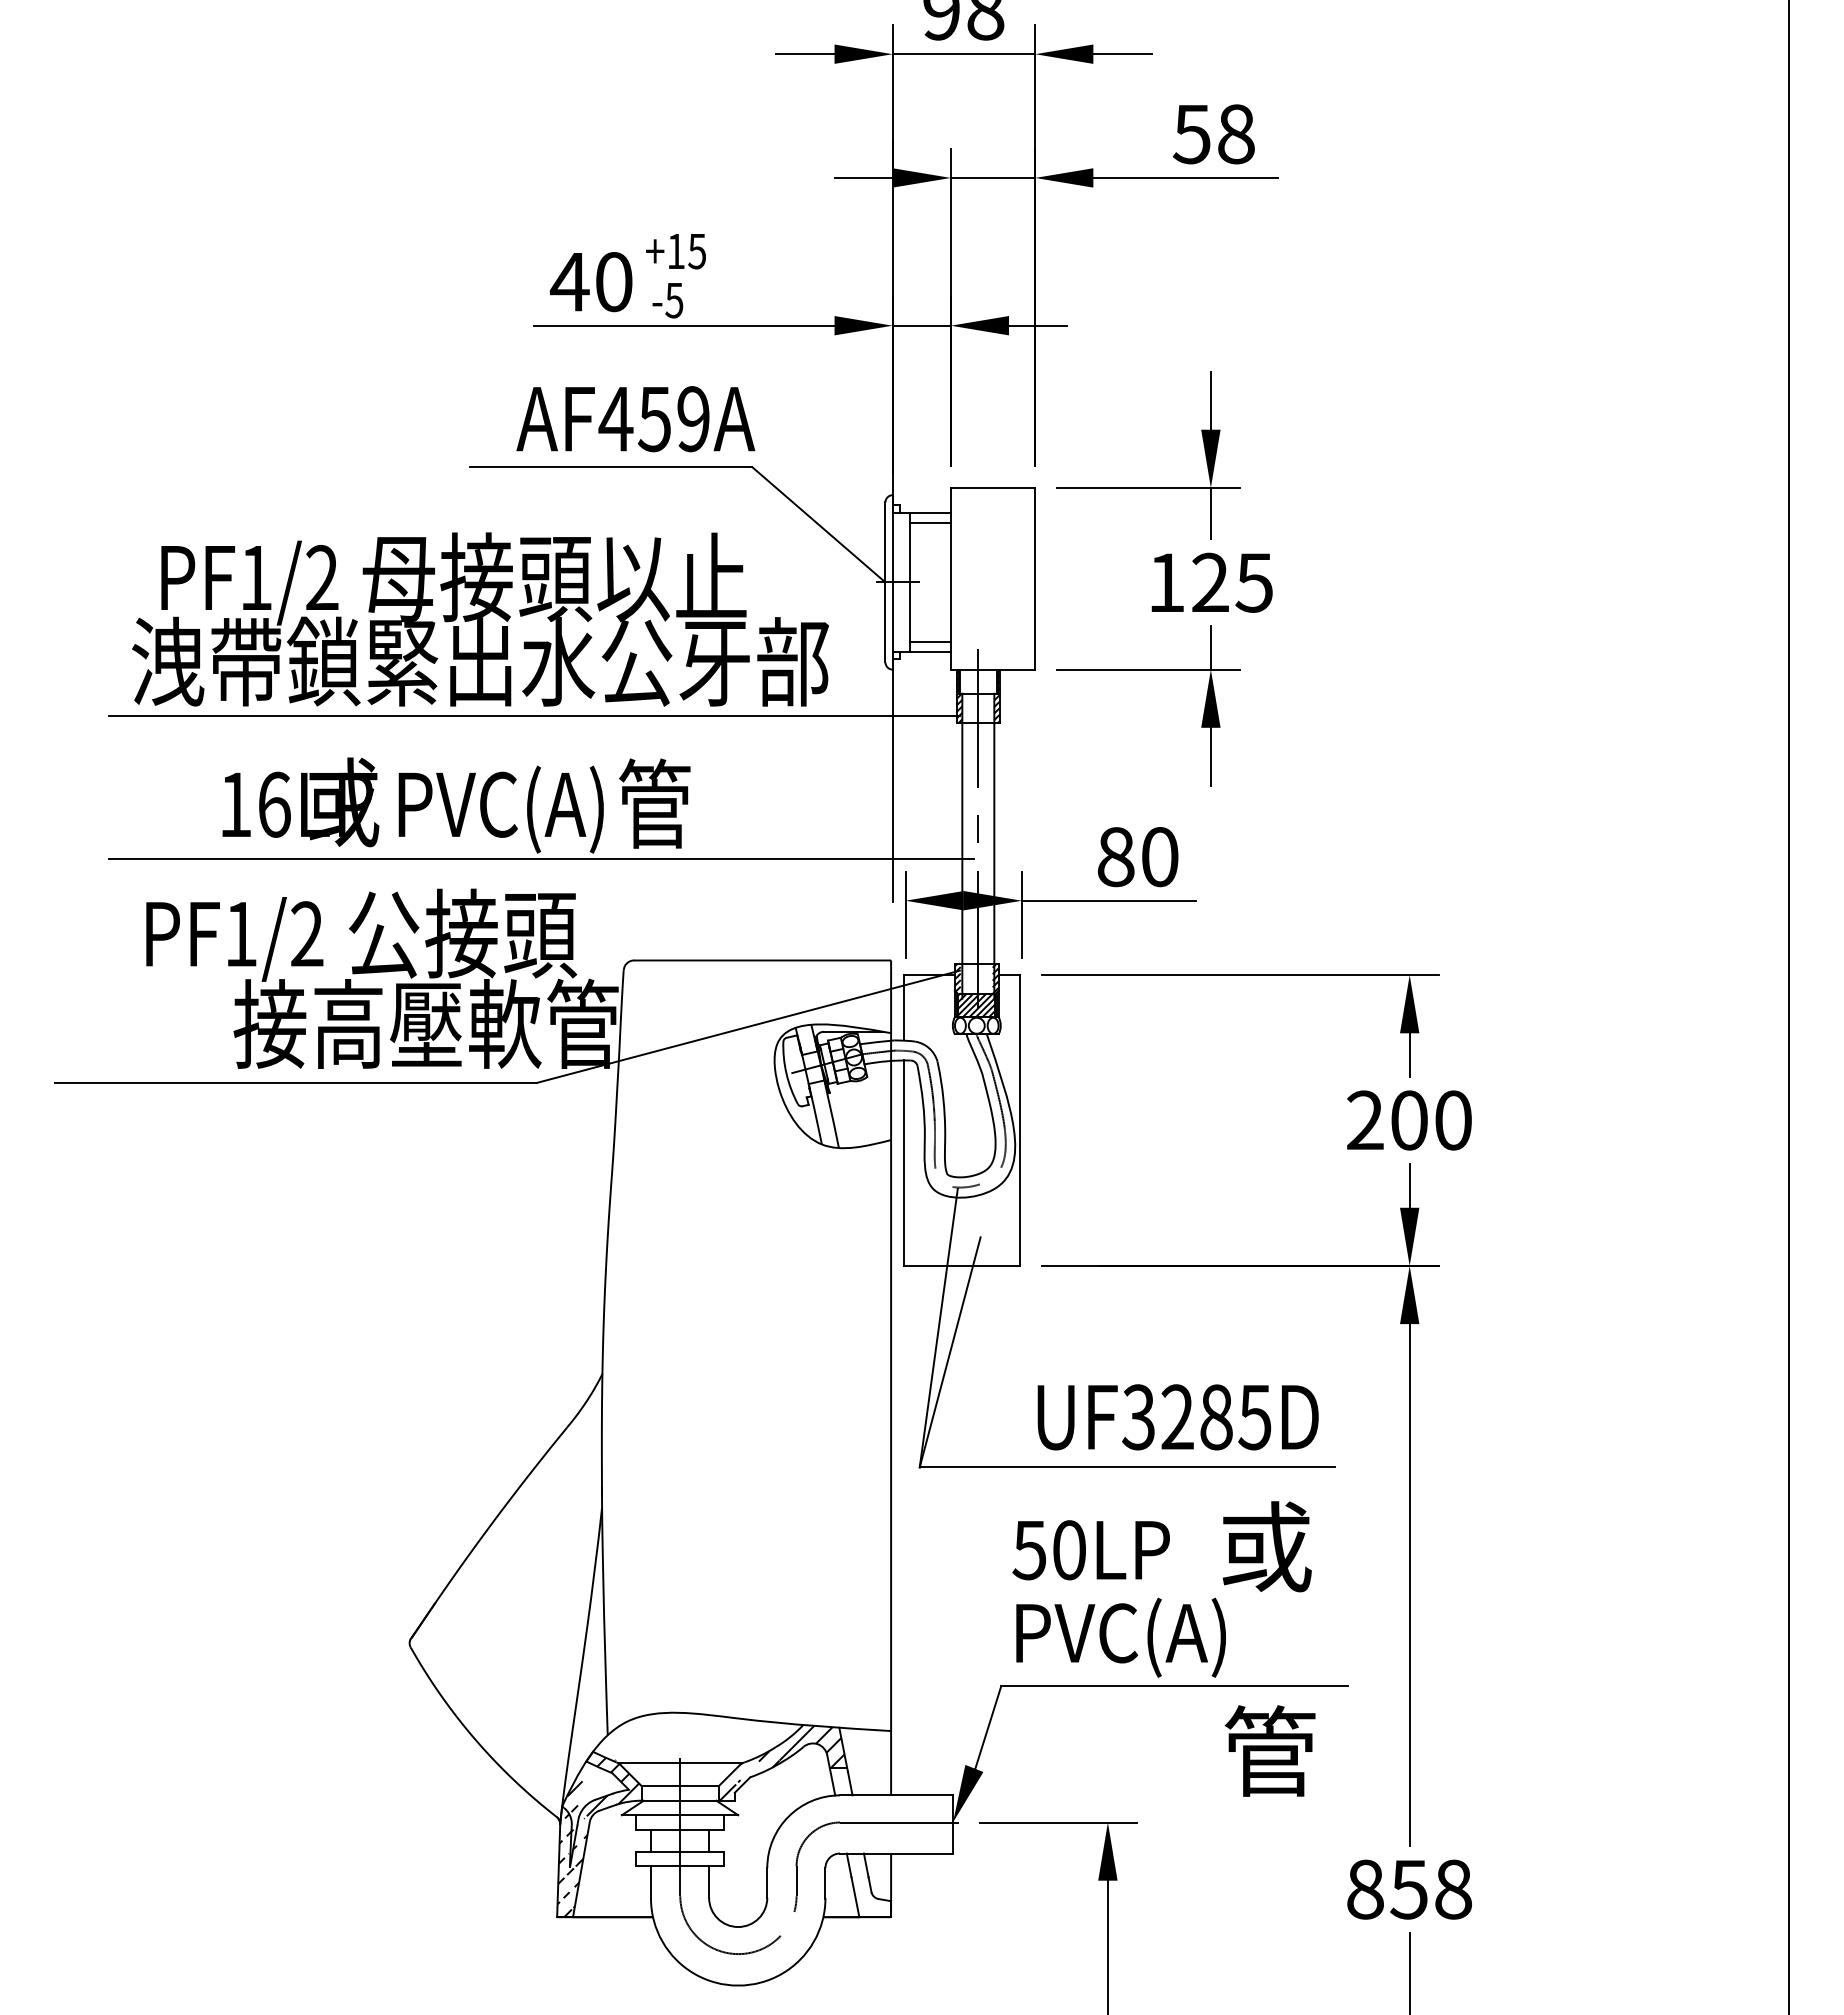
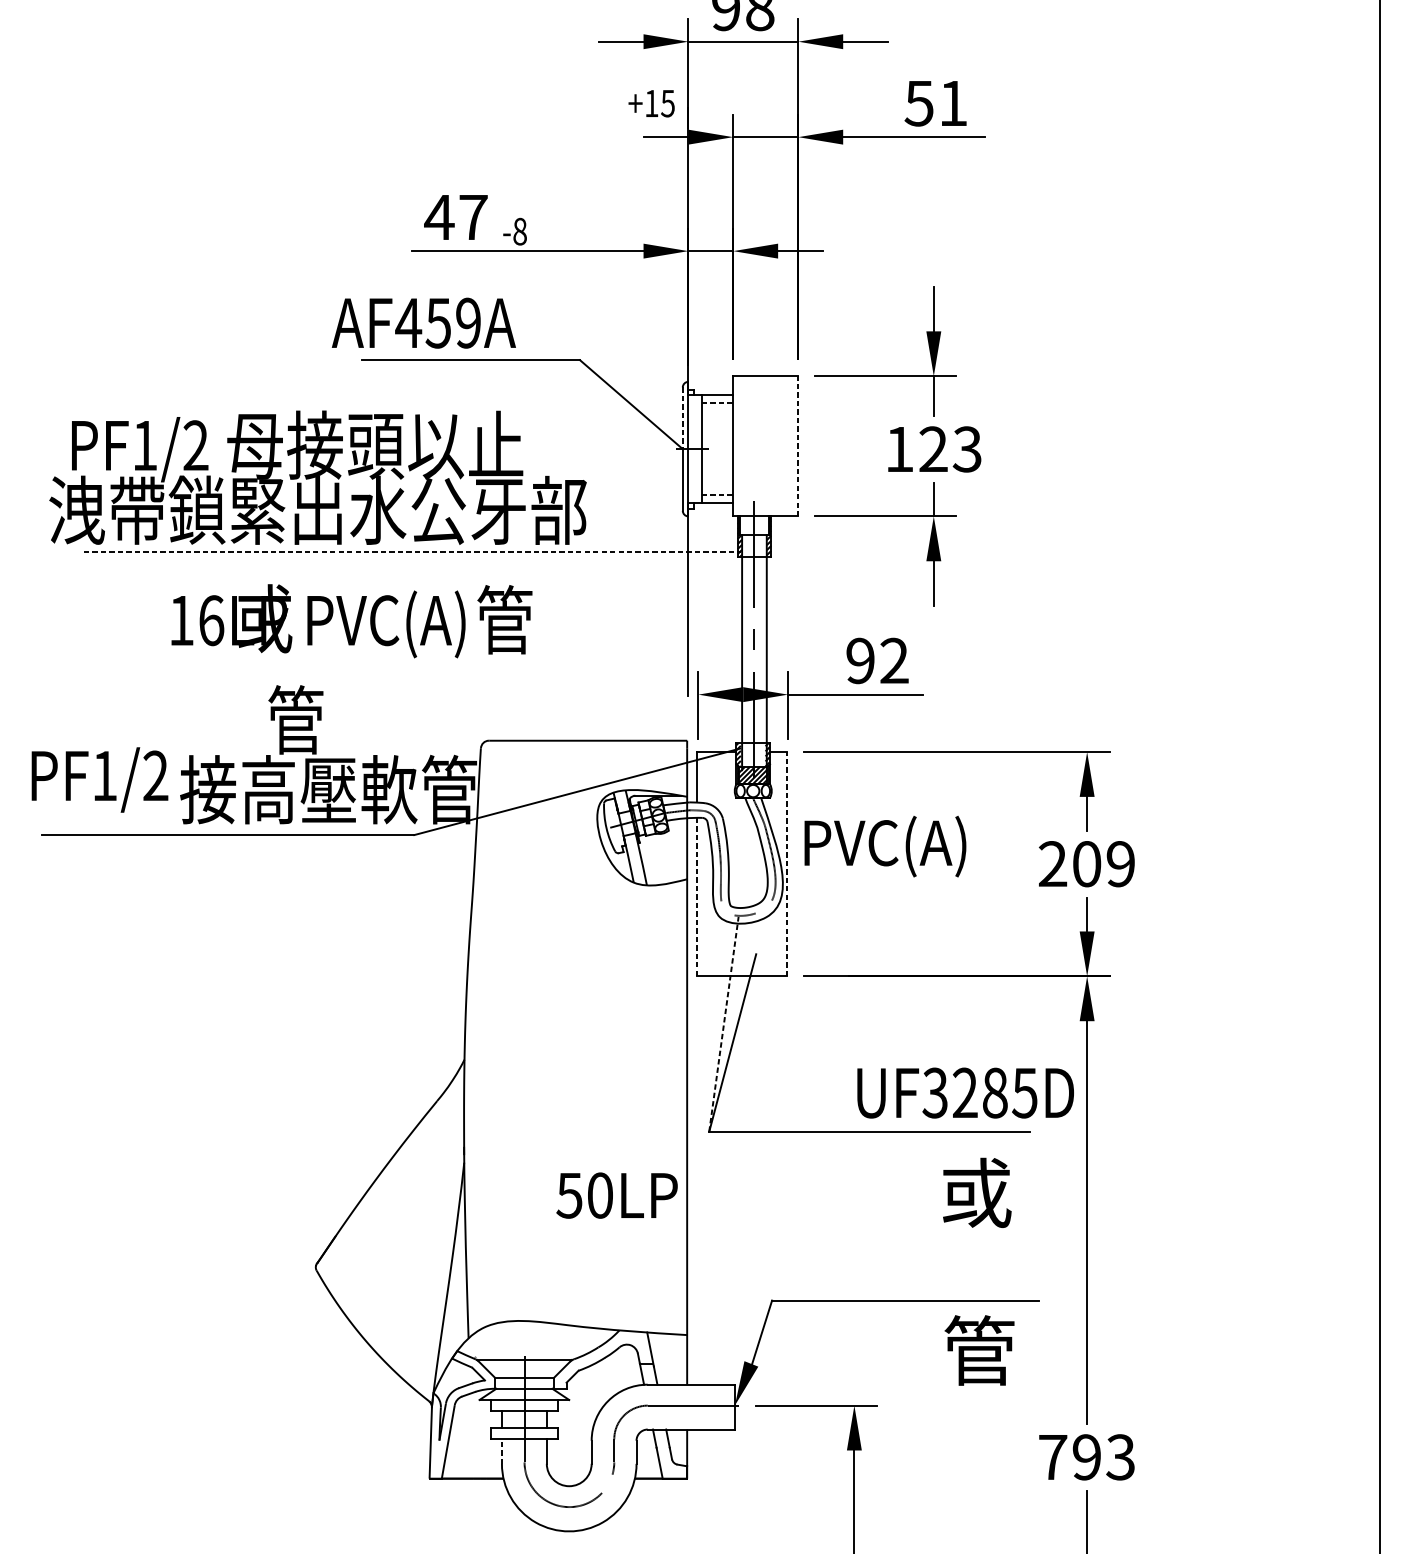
text: (1236, 134) -> (953, 103), 58 -> 51
text: (675, 251) -> (651, 103), moved
text: (614, 282) -> (473, 217), 40 -> 47
text: (674, 300) -> (520, 231), -5 -> -8
text: (635, 419) -> (423, 323), moved
line: (931, 522) -> (718, 402), solid -> dashed
line: (885, 542) -> (682, 418), solid -> dashed
line: (1035, 578) -> (798, 446), solid -> dashed
text: (1253, 582) -> (966, 449), 125 -> 123
text: (480, 619) -> (318, 477), moved
line: (931, 642) -> (718, 495), solid -> dashed
line: (534, 716) -> (412, 552), solid -> dashed
text: (1137, 857) -> (877, 661), 80 -> 92
line: (541, 858) -> (417, 662), removed
text: (462, 933) -> (356, 719), 公接頭 -> 管
text: (234, 939) -> (99, 780), moved
line: (1020, 1120) -> (786, 864), solid -> dashed
text: (1453, 1120) -> (1120, 864), 200 -> 209
line: (904, 1163) -> (697, 897), solid -> dashed
line: (938, 1328) -> (723, 1024), solid -> dashed
text: (1177, 1417) -> (965, 1093), moved
text: (1090, 1550) -> (616, 1195), moved
text: (1120, 1637) -> (884, 846), moved
hatch: (781, 1762) -> (602, 1359), removed
hatch: (599, 1837) -> (462, 1417), removed
line: (650, 1881) -> (501, 1451), solid -> dashed
text: (1409, 1889) -> (1087, 1457), 858 -> 793

